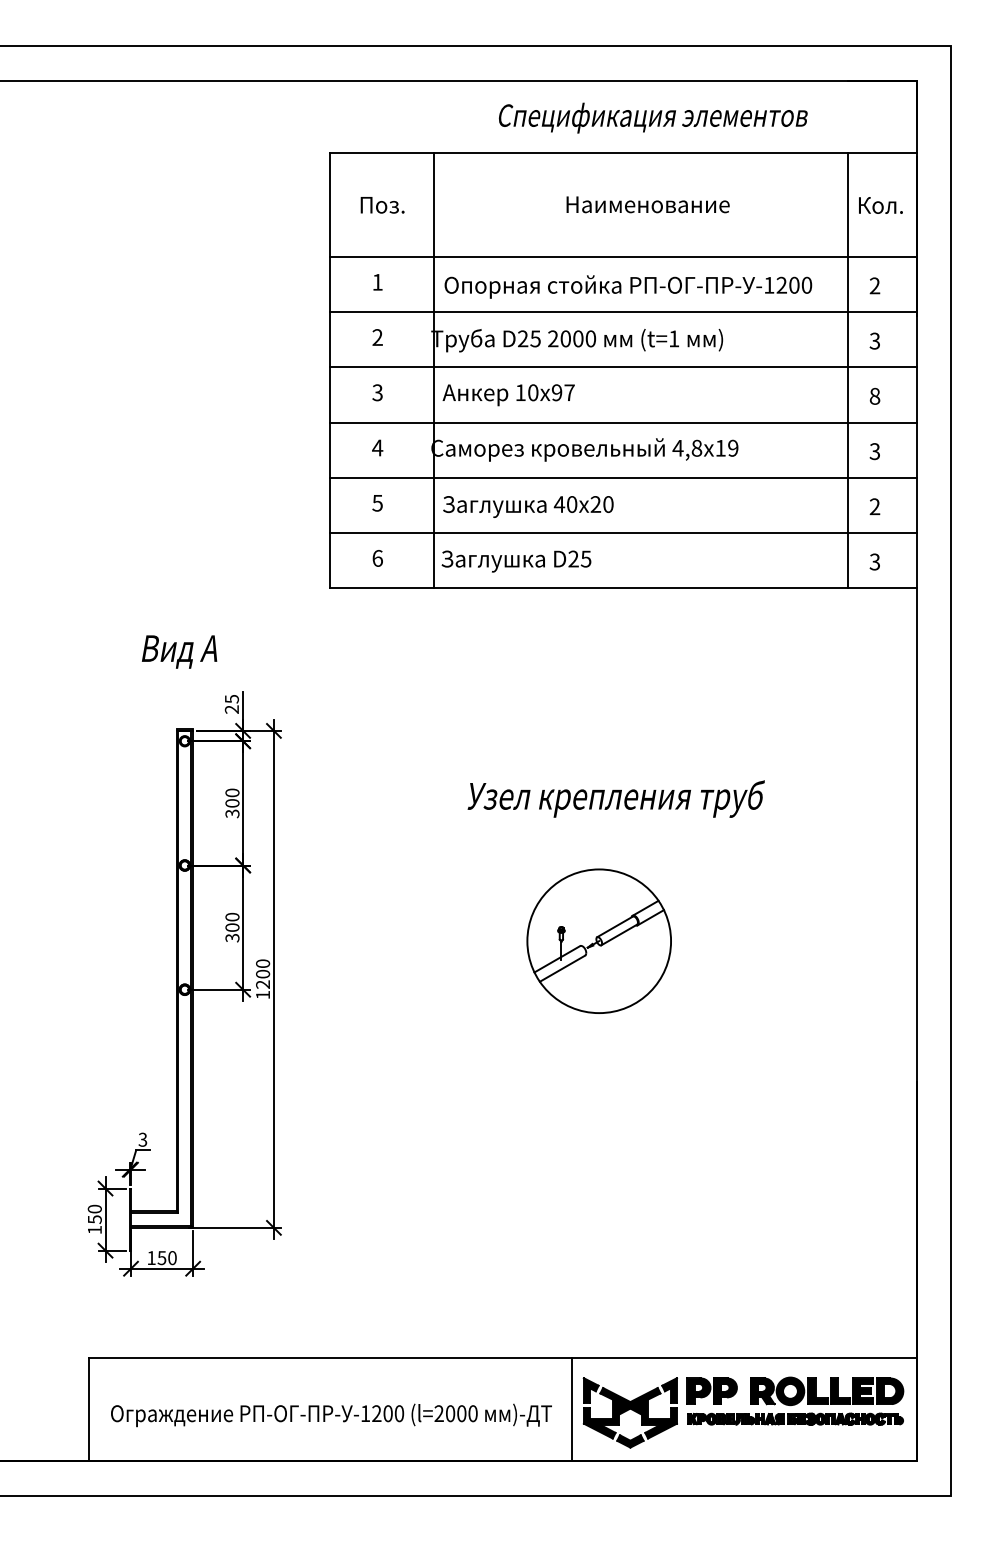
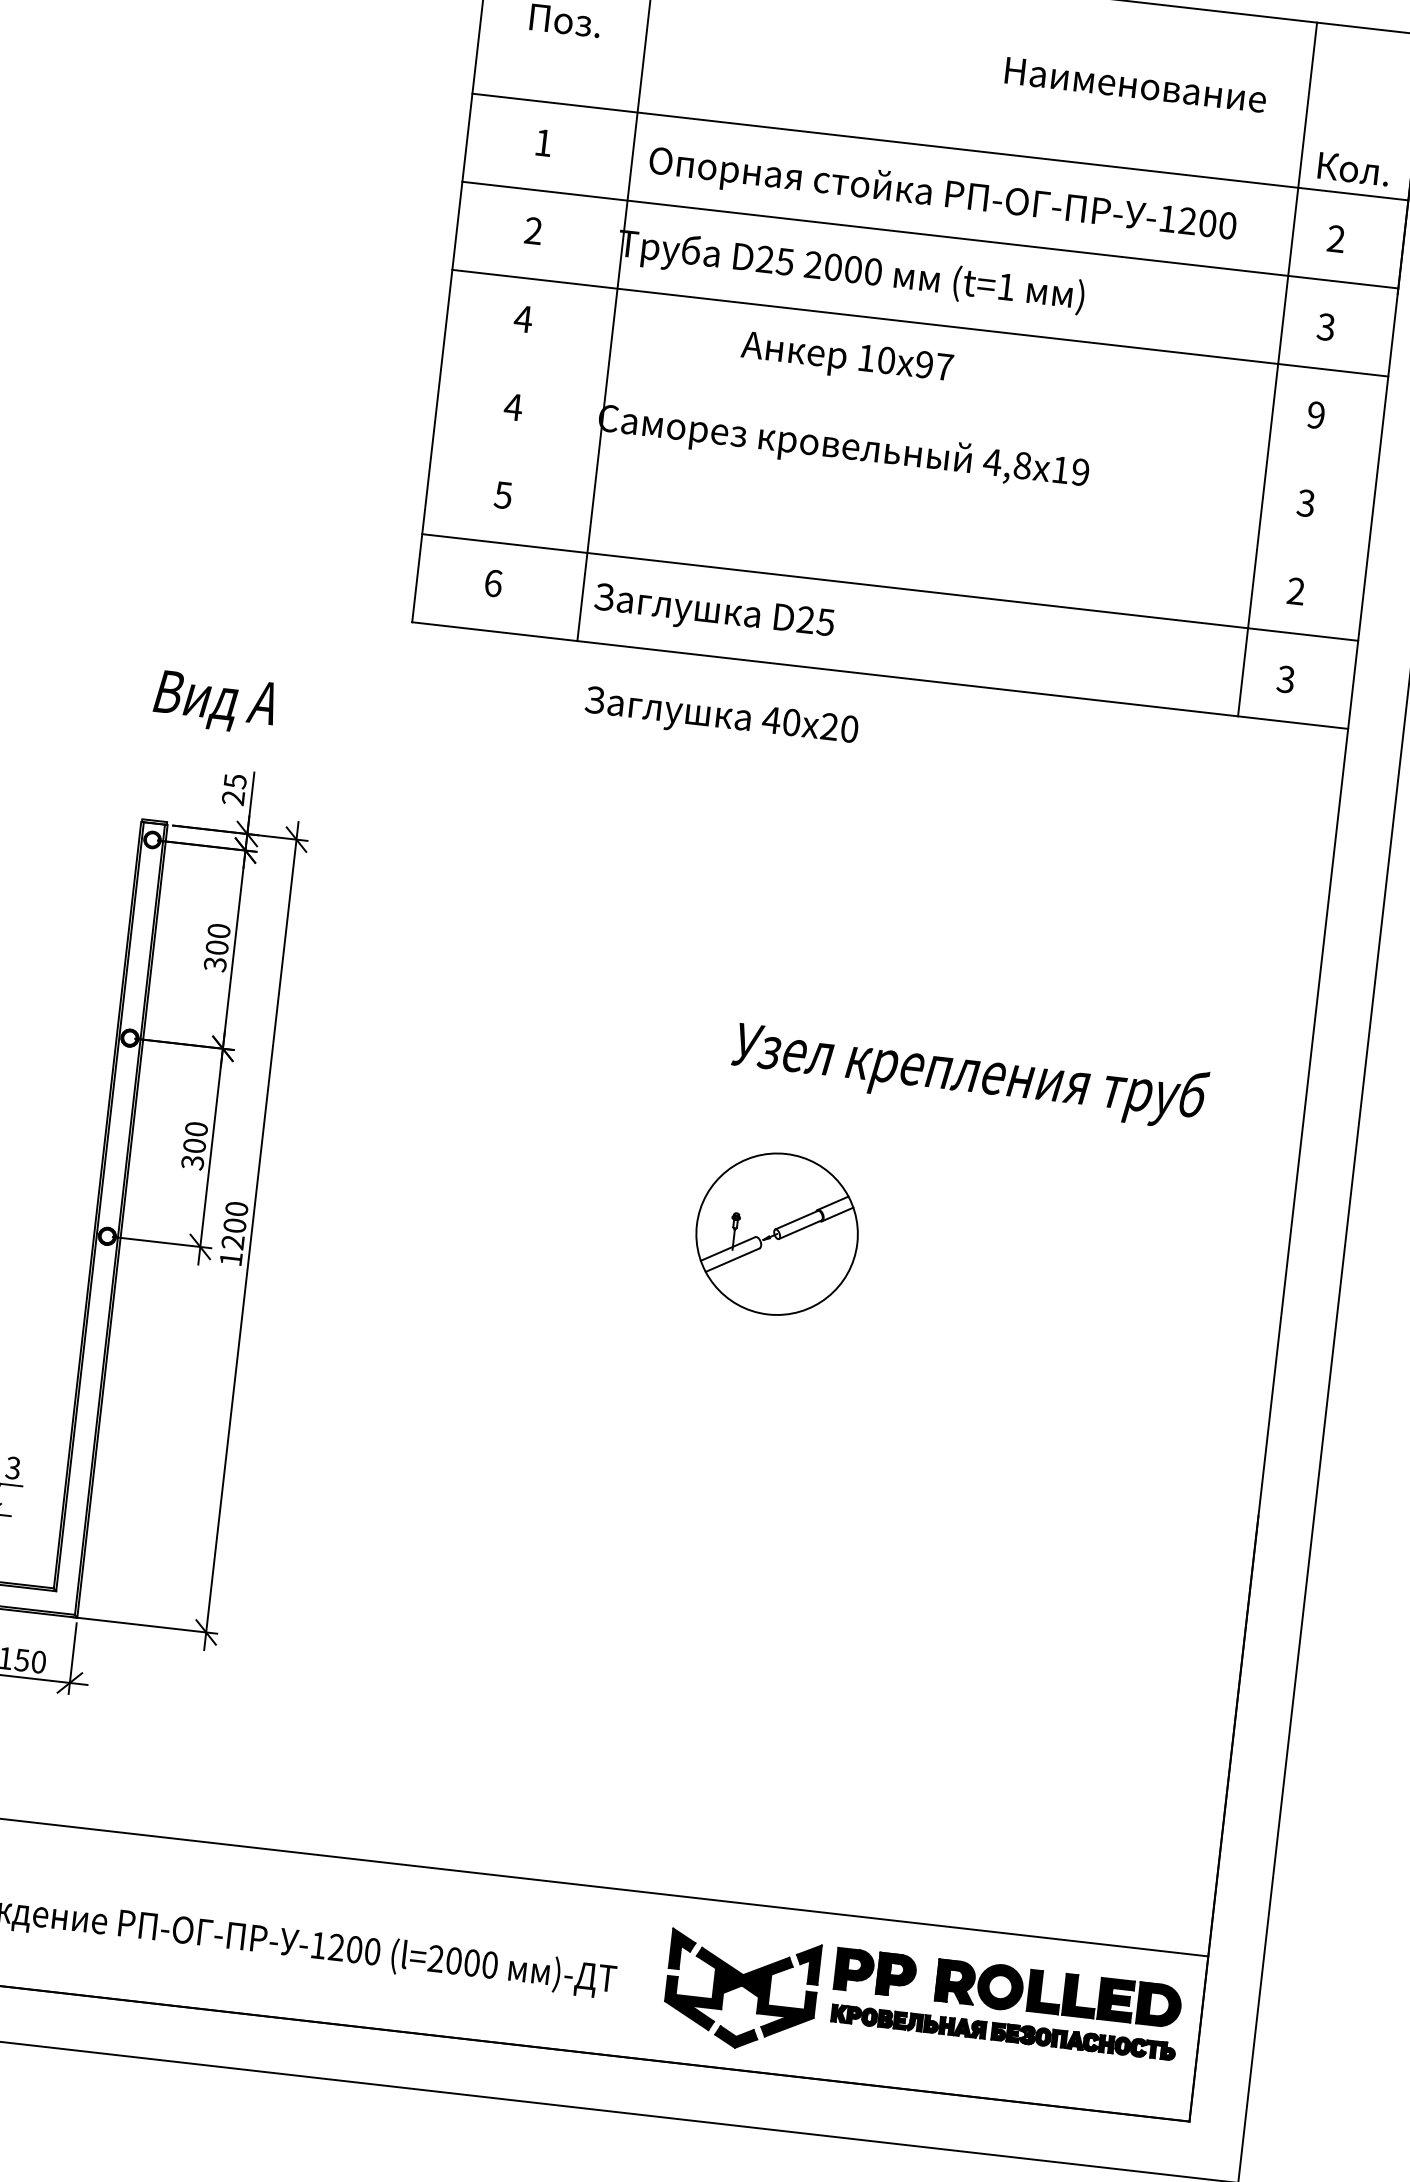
text: (647, 204) -> (1134, 84), moved
text: (880, 205) -> (1353, 169), moved
text: (377, 392) -> (523, 318), 3 -> 4
text: (508, 395) -> (846, 360), moved
text: (874, 396) -> (1315, 415), 8 -> 9
line: (623, 422) -> (910, 411), removed
line: (623, 477) -> (900, 498), removed
text: (528, 506) -> (721, 717), moved
text: (179, 651) -> (214, 701), moved
text: (615, 798) -> (968, 1073), moved
part: (598, 940) -> (776, 1232), size x0.7
line: (571, 1409) -> (647, 1976), removed

